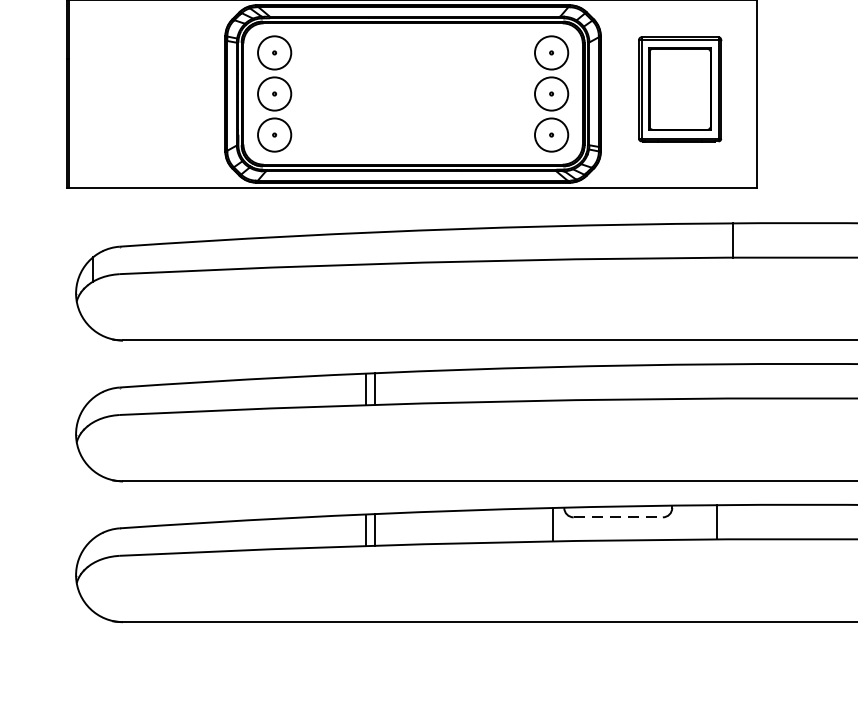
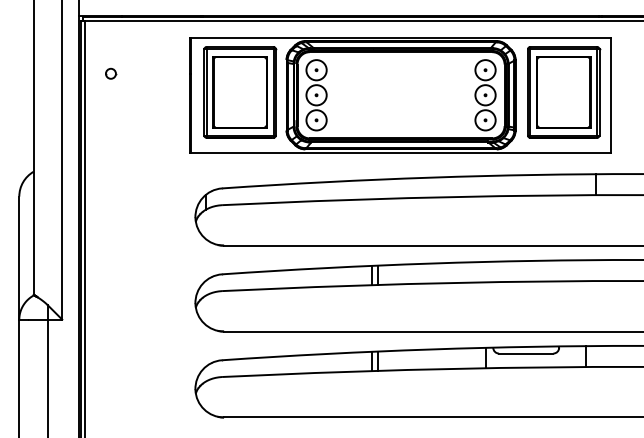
part: (149, 89) -> (240, 92), added
part: (681, 89) -> (564, 92), size x1.43
line: (618, 517) -> (526, 353), dashed -> solid

